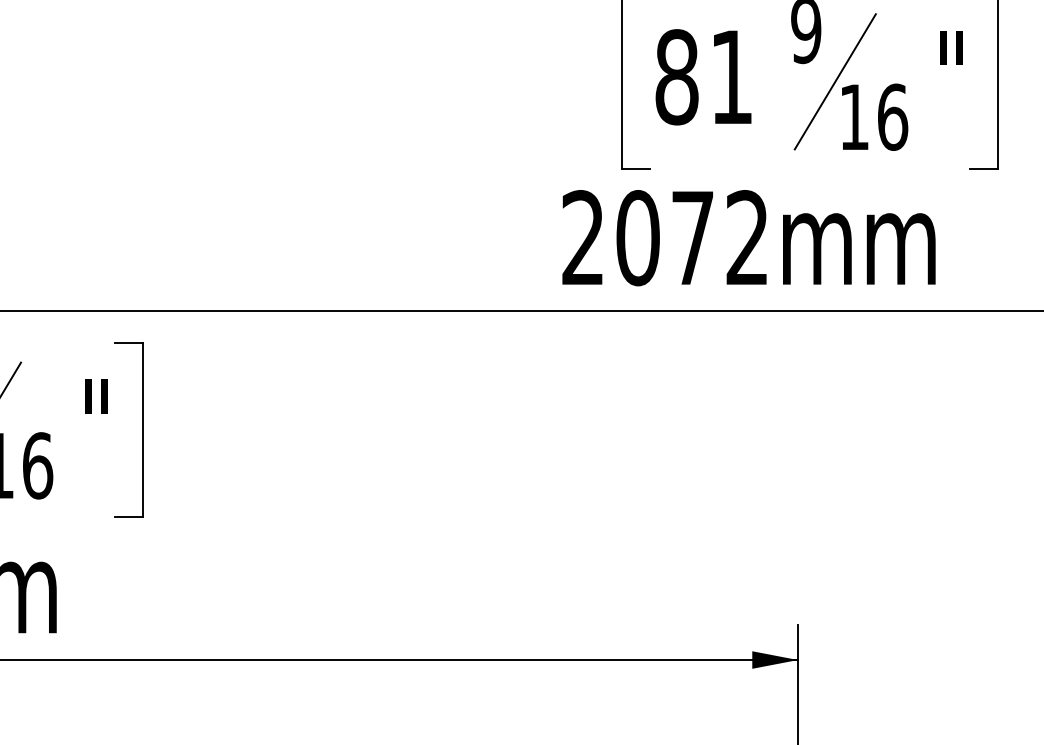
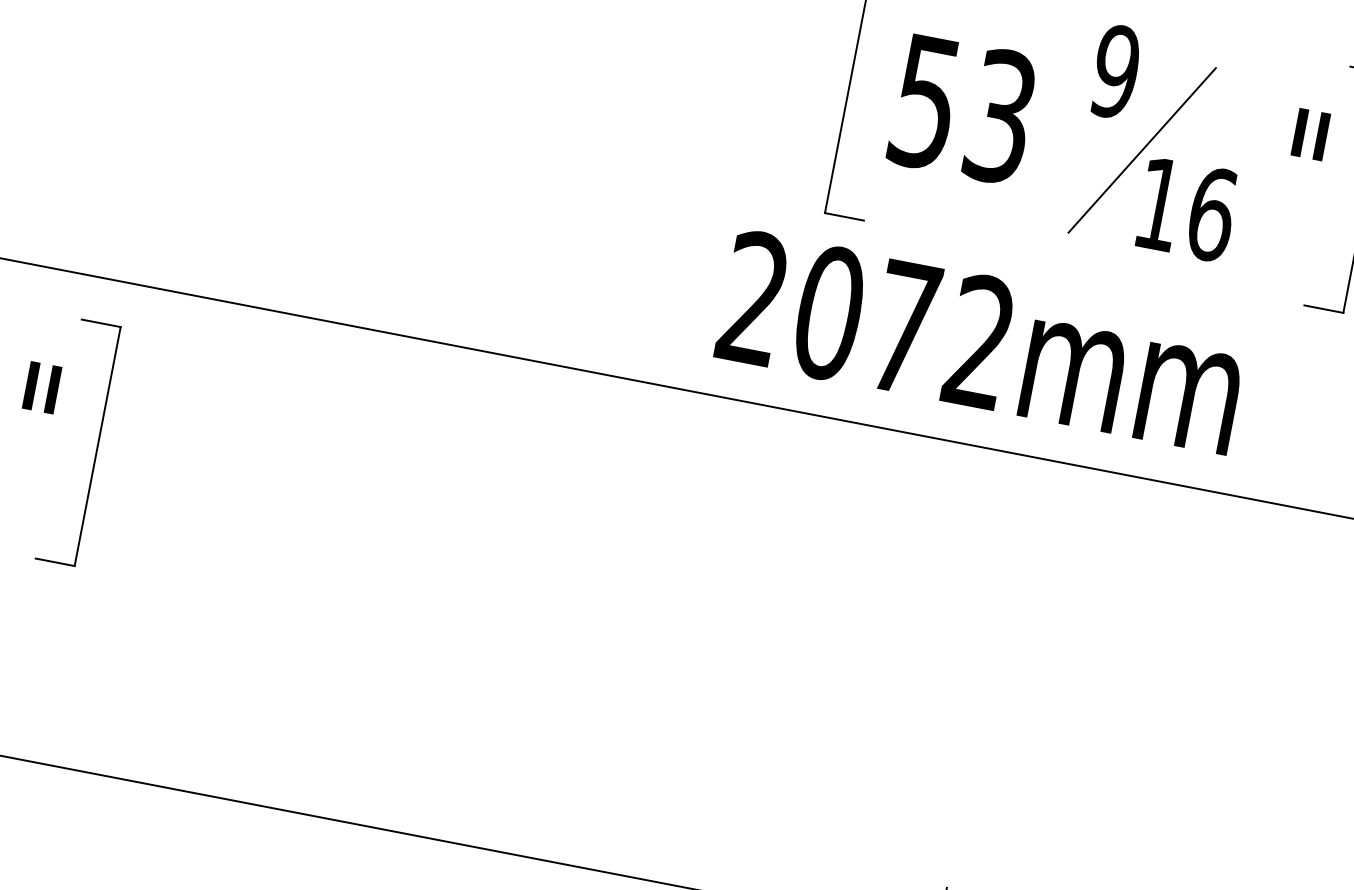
text: (703, 77) -> (961, 109), 81 -> 53

